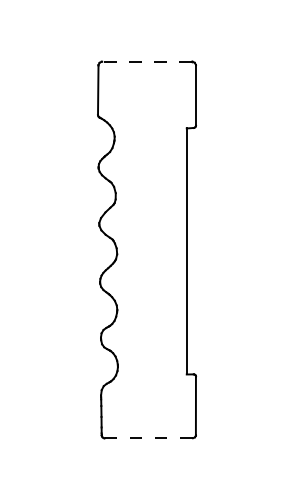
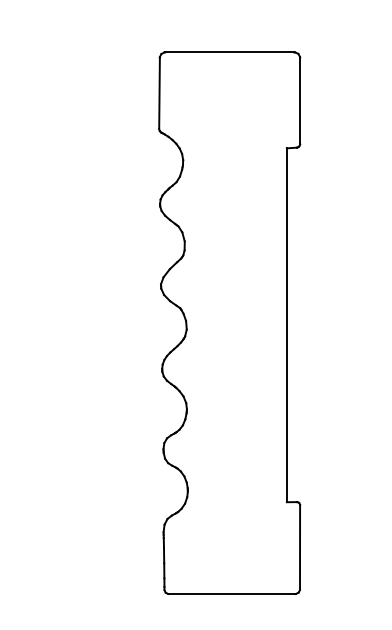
line: (147, 61) -> (230, 52), dashed -> solid
line: (148, 438) -> (231, 594), dashed -> solid

